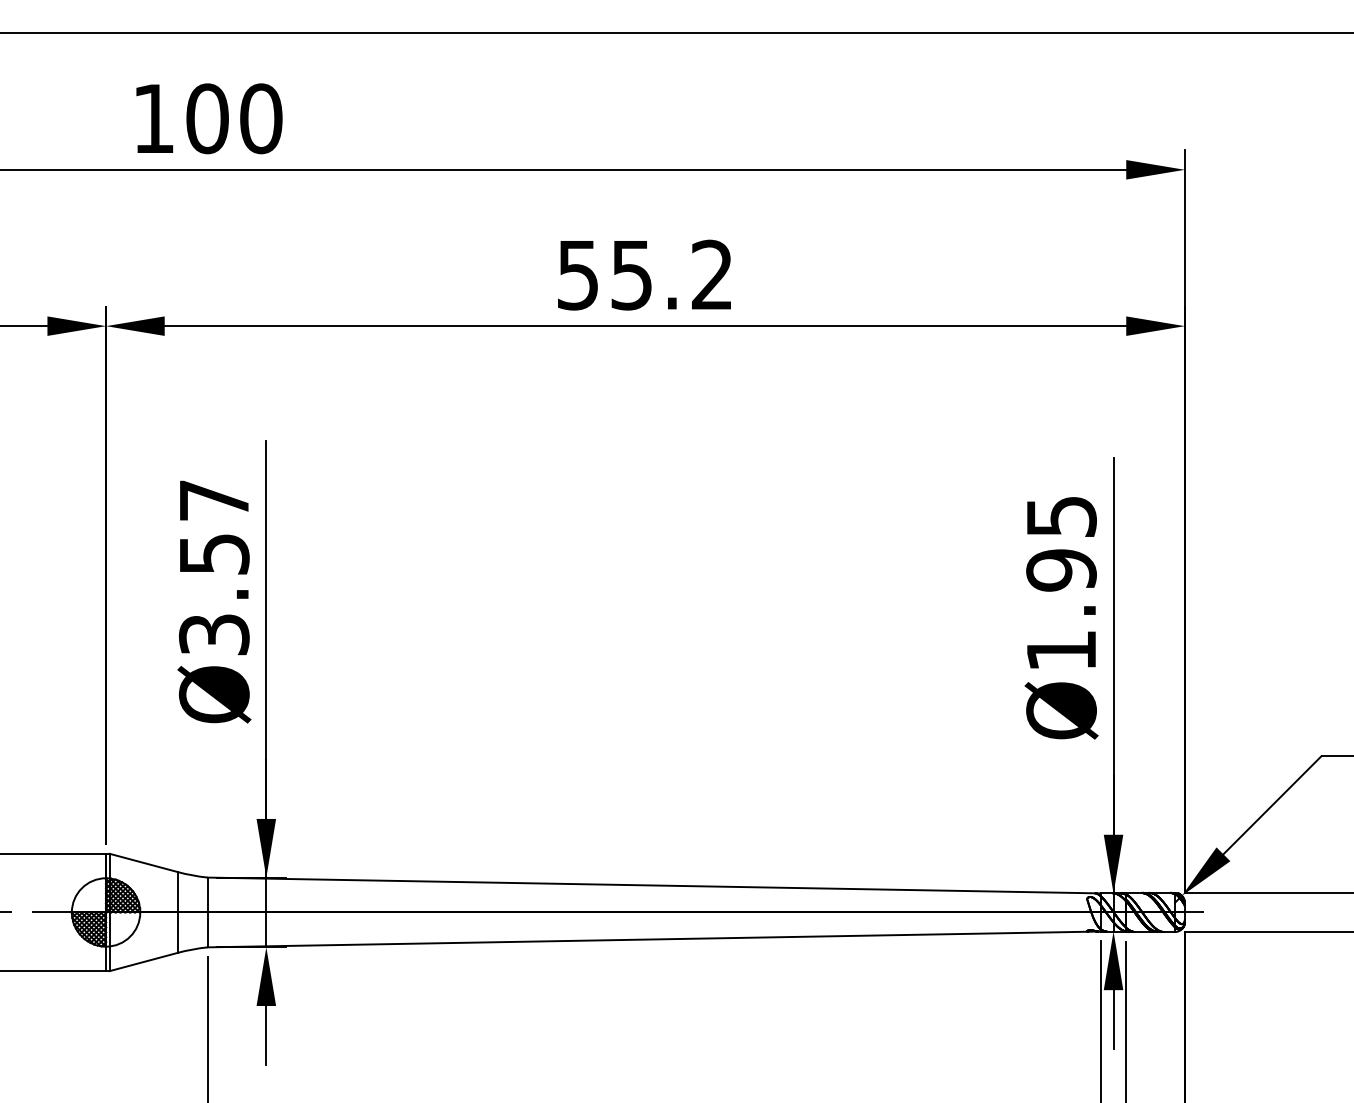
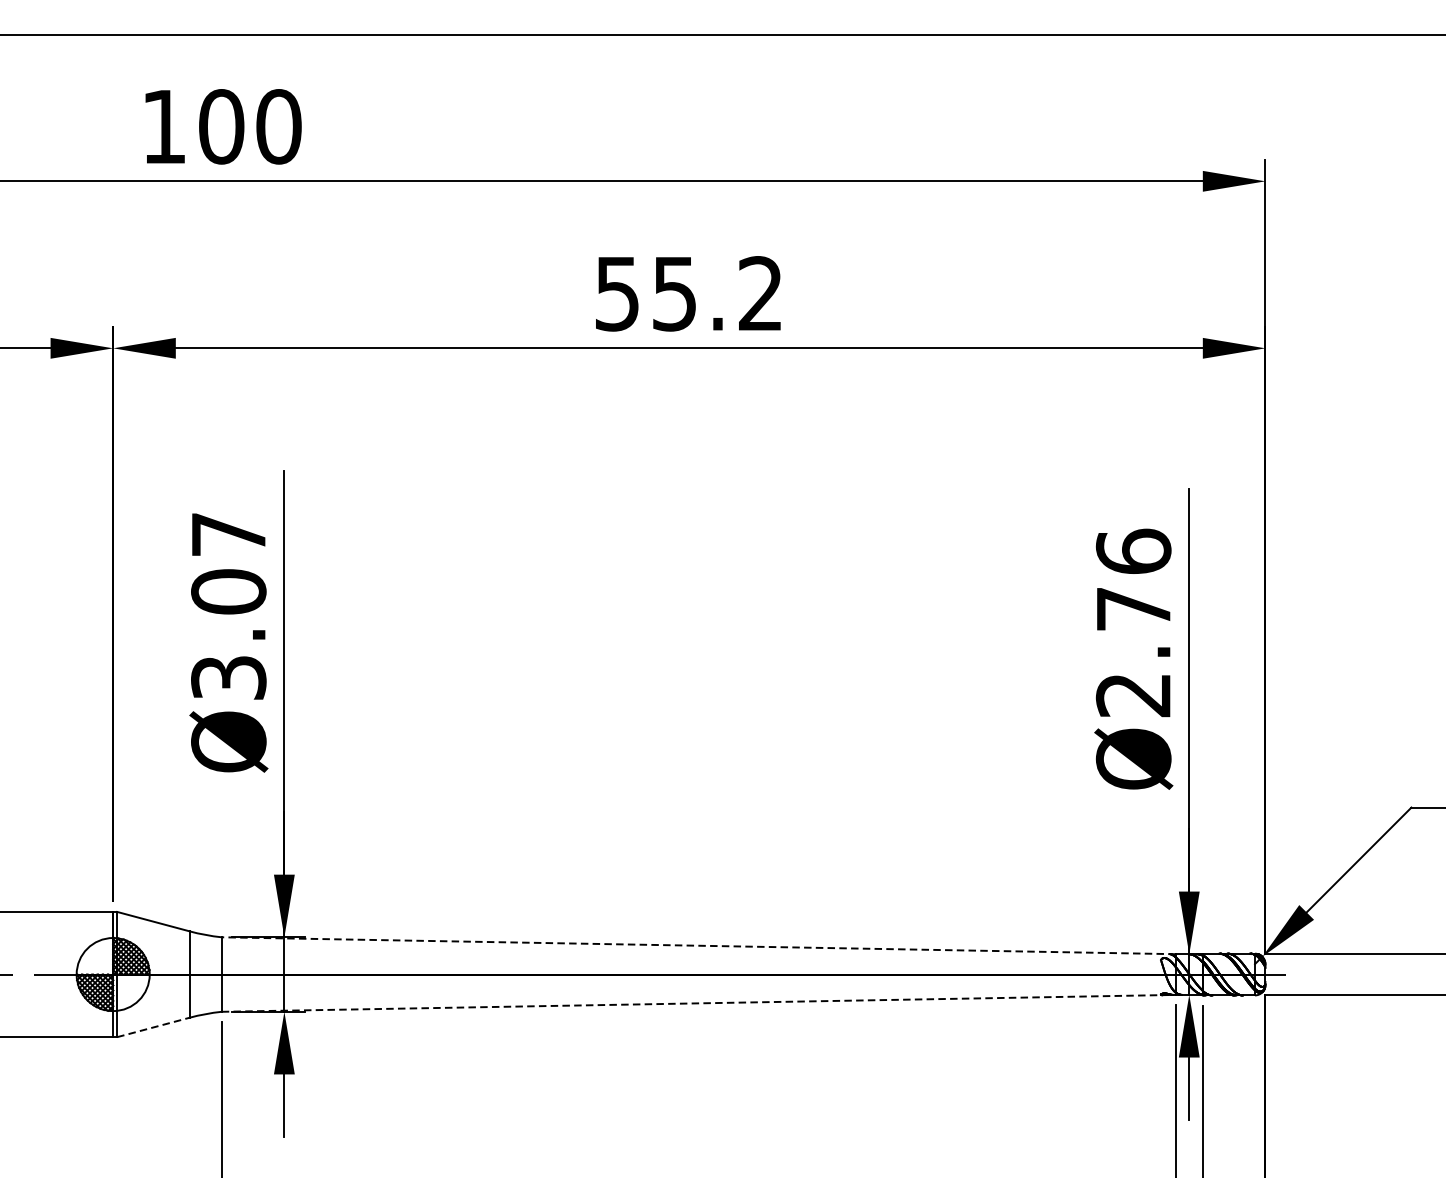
text: (213, 554) -> (227, 592), Ø3.57 -> Ø3.07
text: (1061, 583) -> (1133, 623), Ø1.95 -> Ø2.76
line: (654, 885) -> (698, 945), solid -> dashed
line: (654, 939) -> (698, 1003), solid -> dashed
line: (144, 961) -> (154, 1026), solid -> dashed

